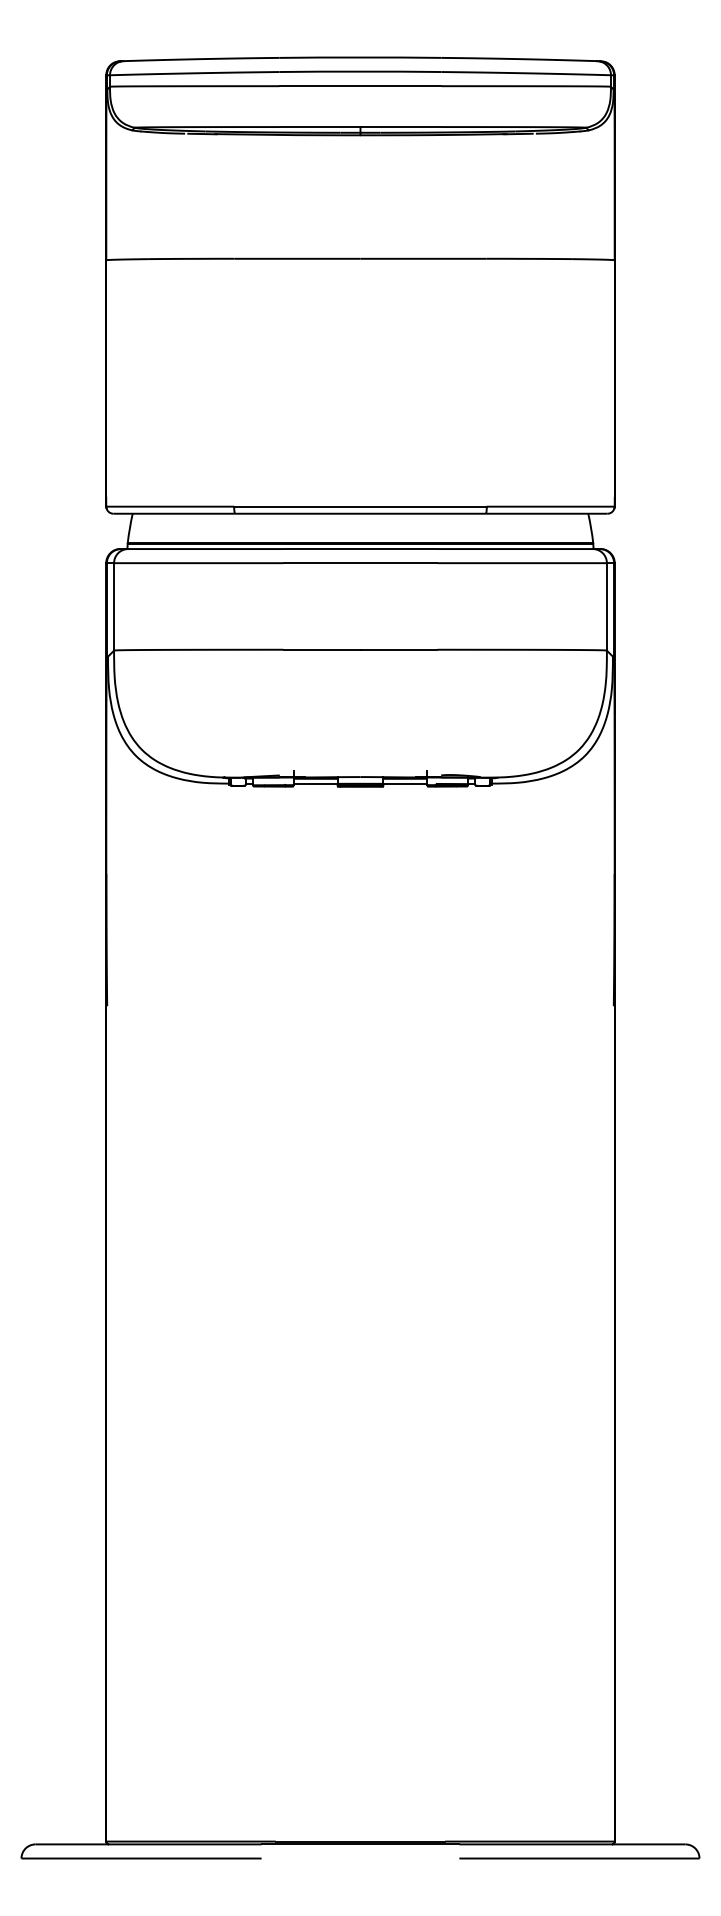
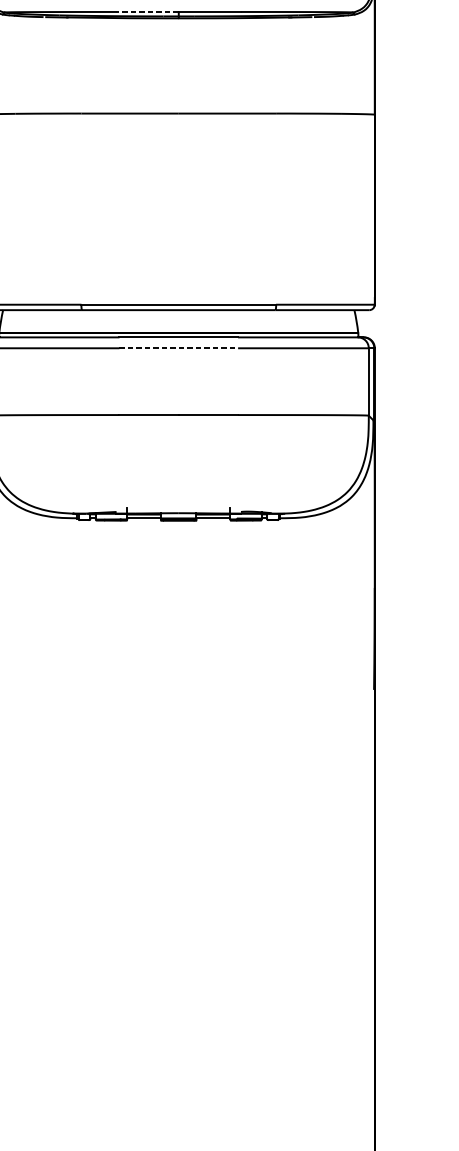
line: (319, 127) -> (147, 12), solid -> dashed
line: (360, 563) -> (178, 348), solid -> dashed

